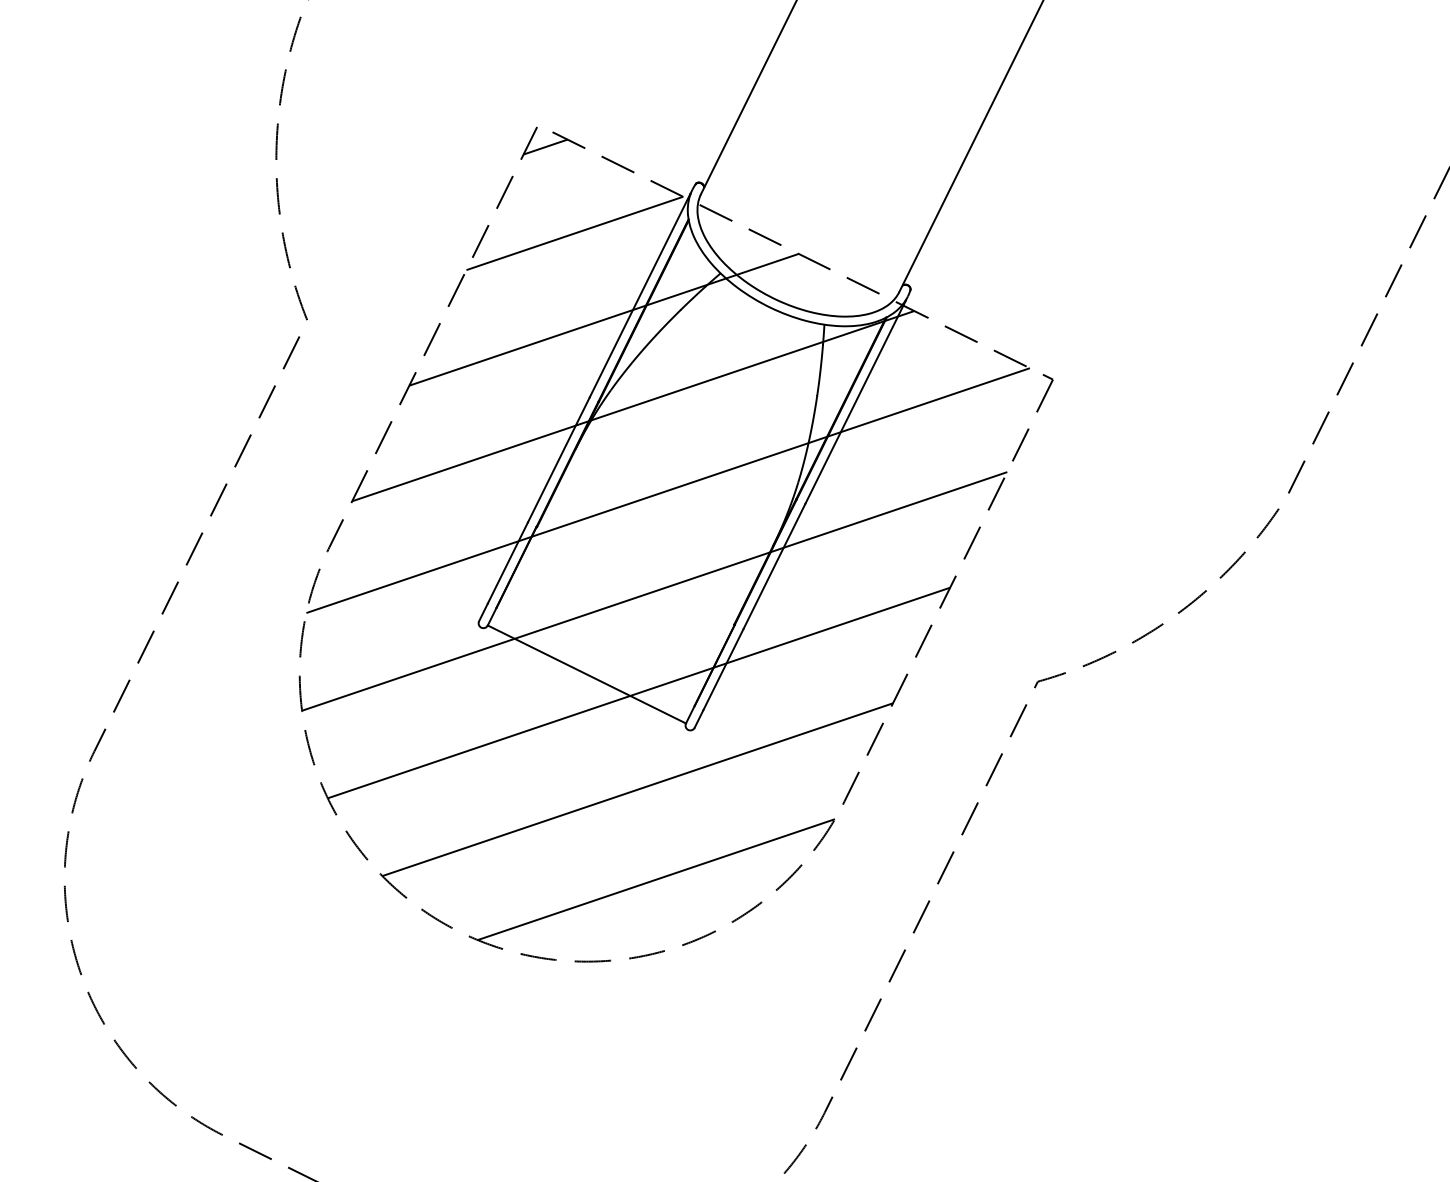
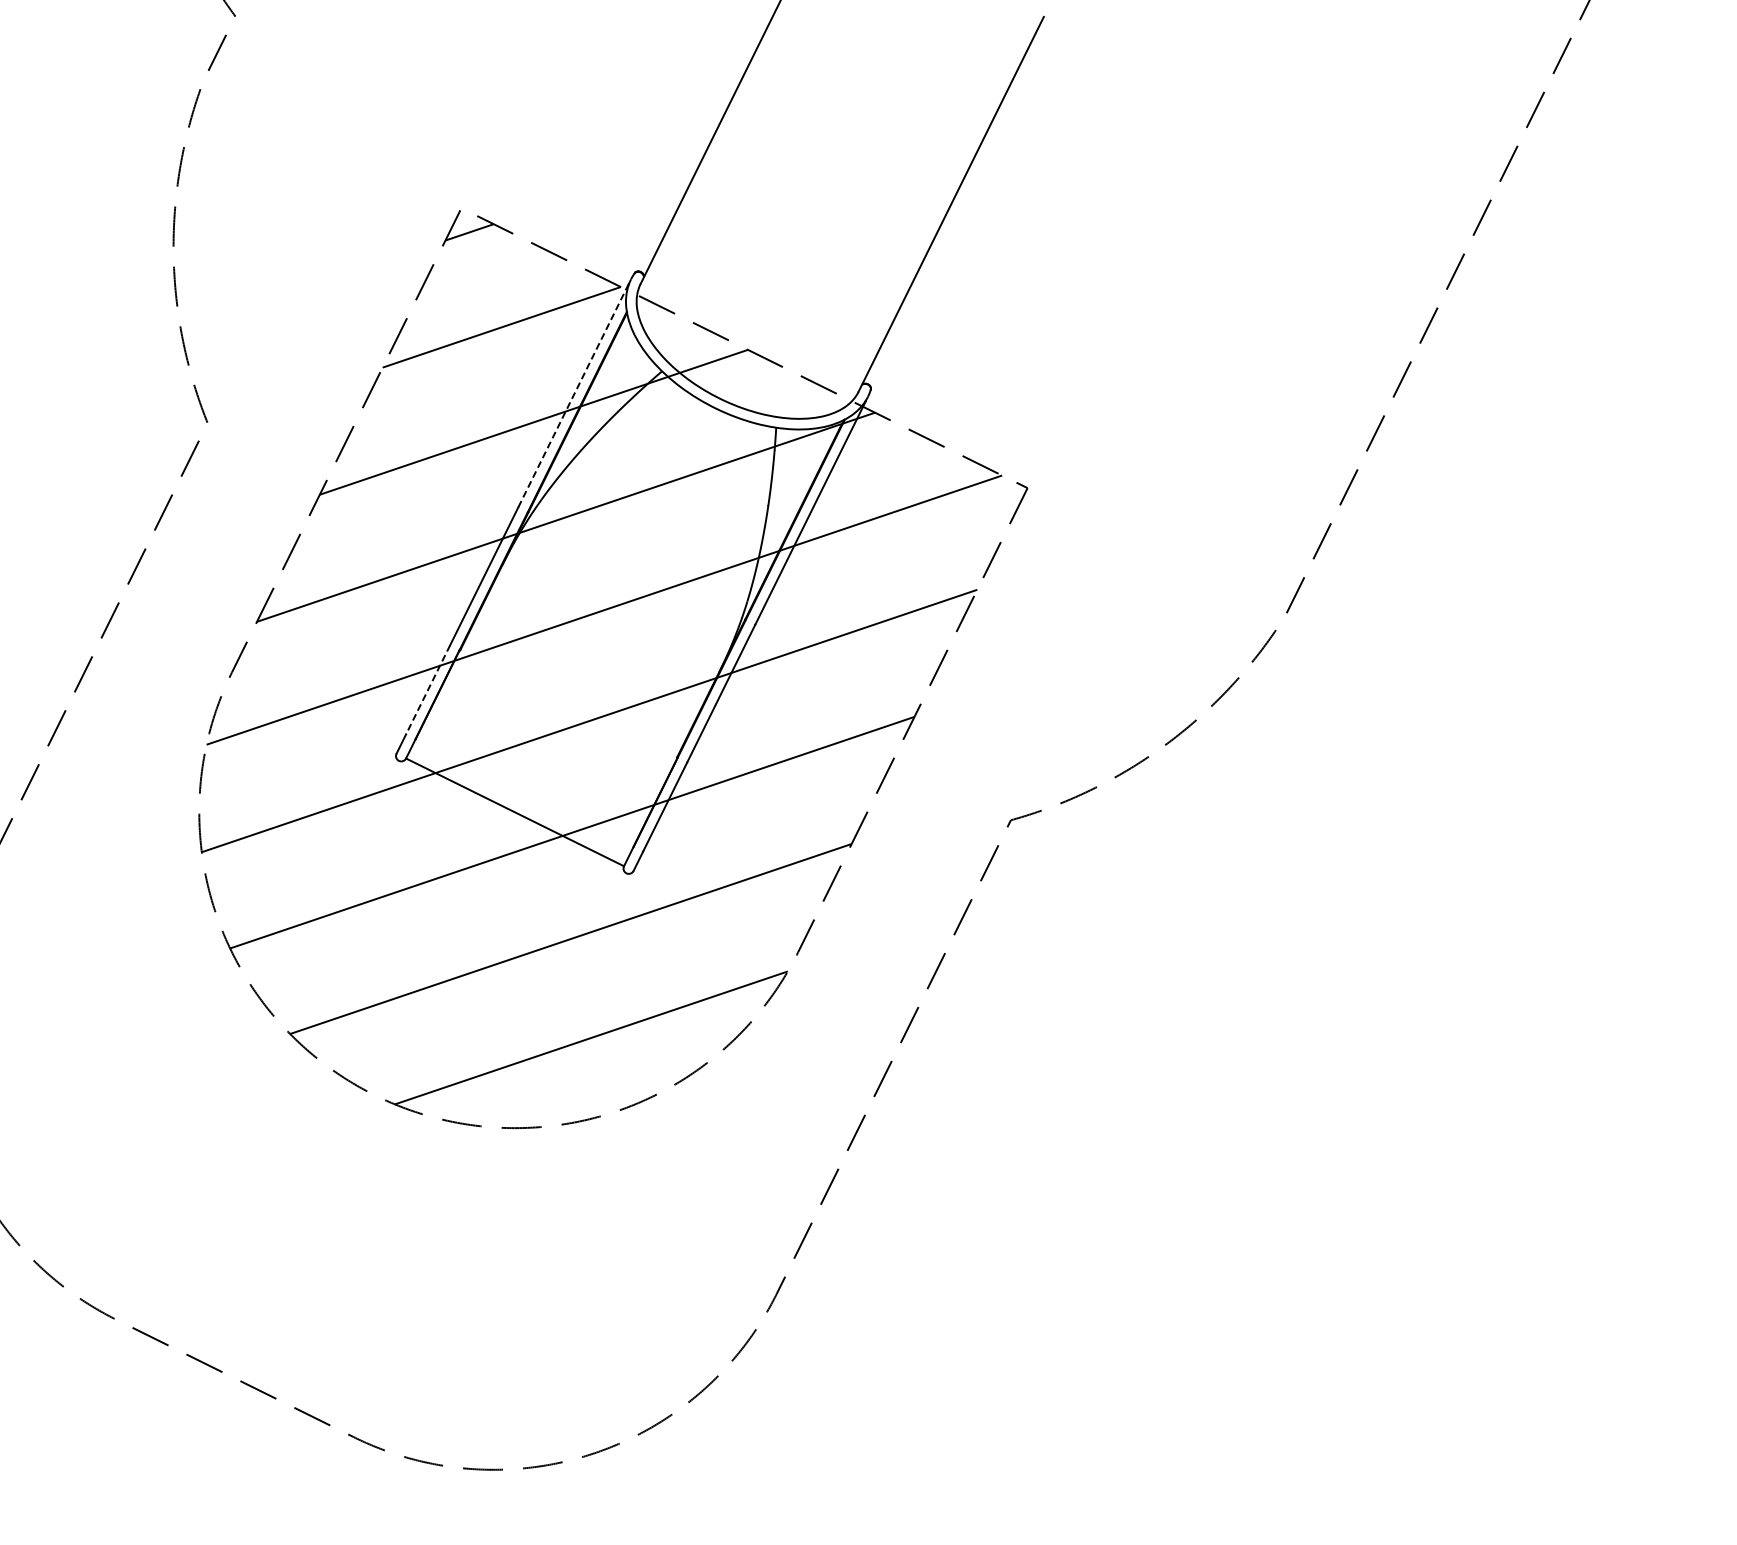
line: (640, 295) -> (573, 395), solid -> dashed
line: (508, 562) -> (428, 689), solid -> dashed

